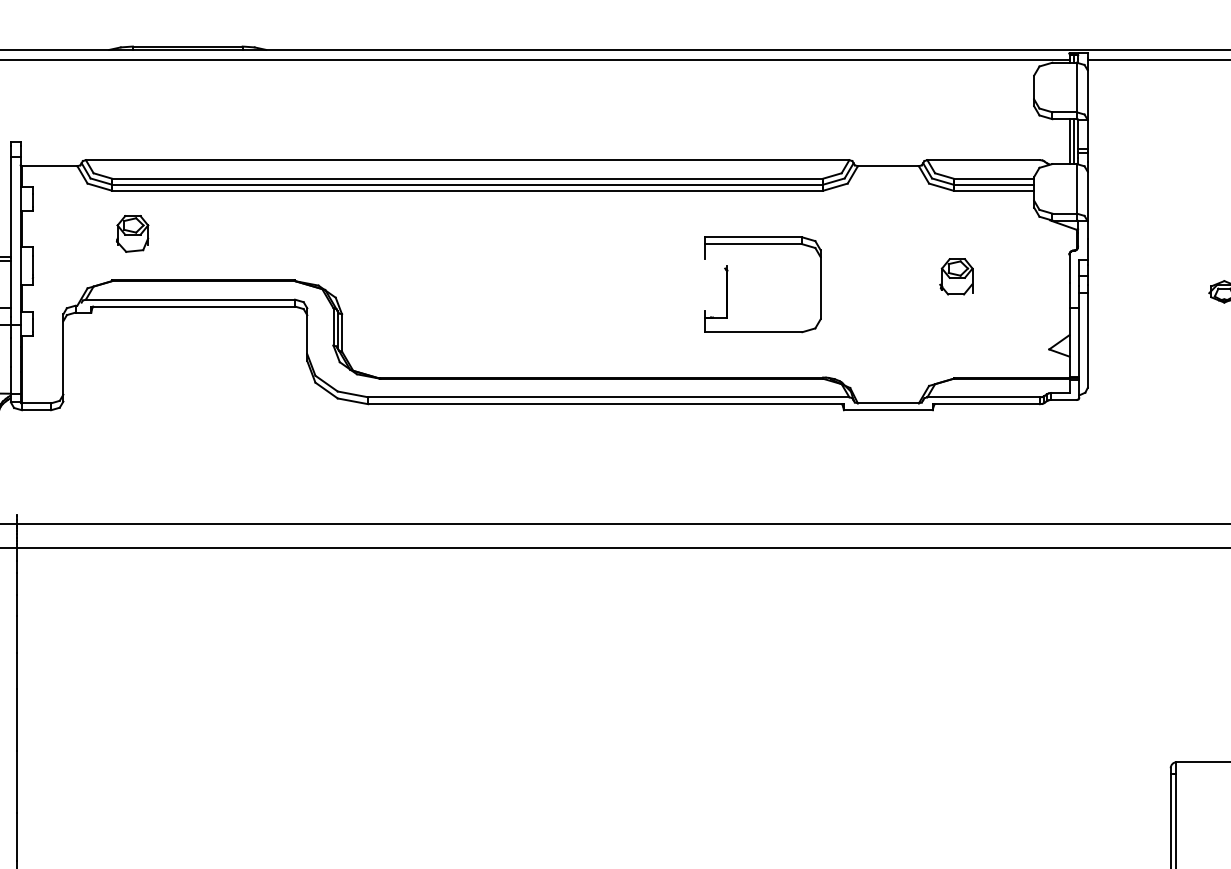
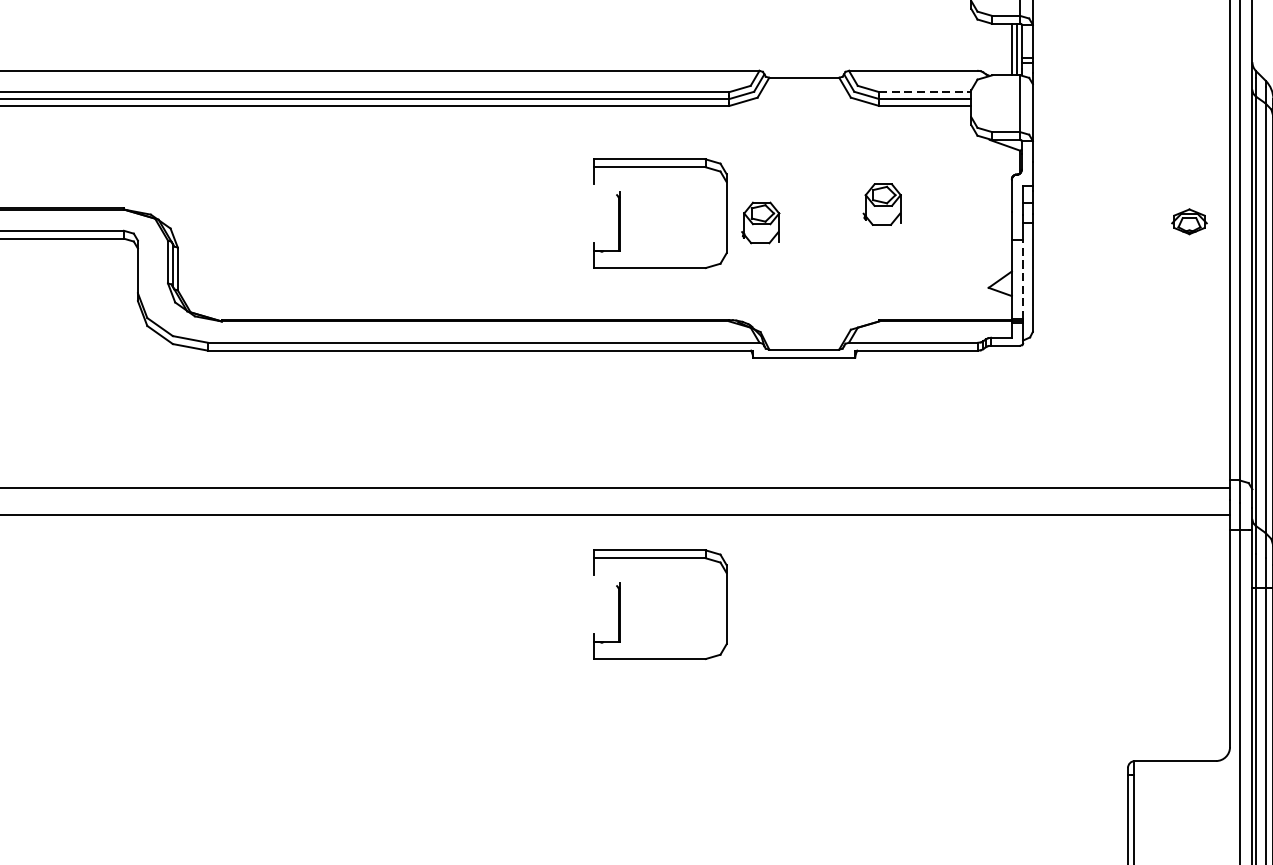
line: (994, 178) -> (925, 91), solid -> dashed
part: (850, 292) -> (760, 222), added
line: (1079, 341) -> (1023, 278), solid -> dashed
part: (727, 625) -> (619, 604), added

